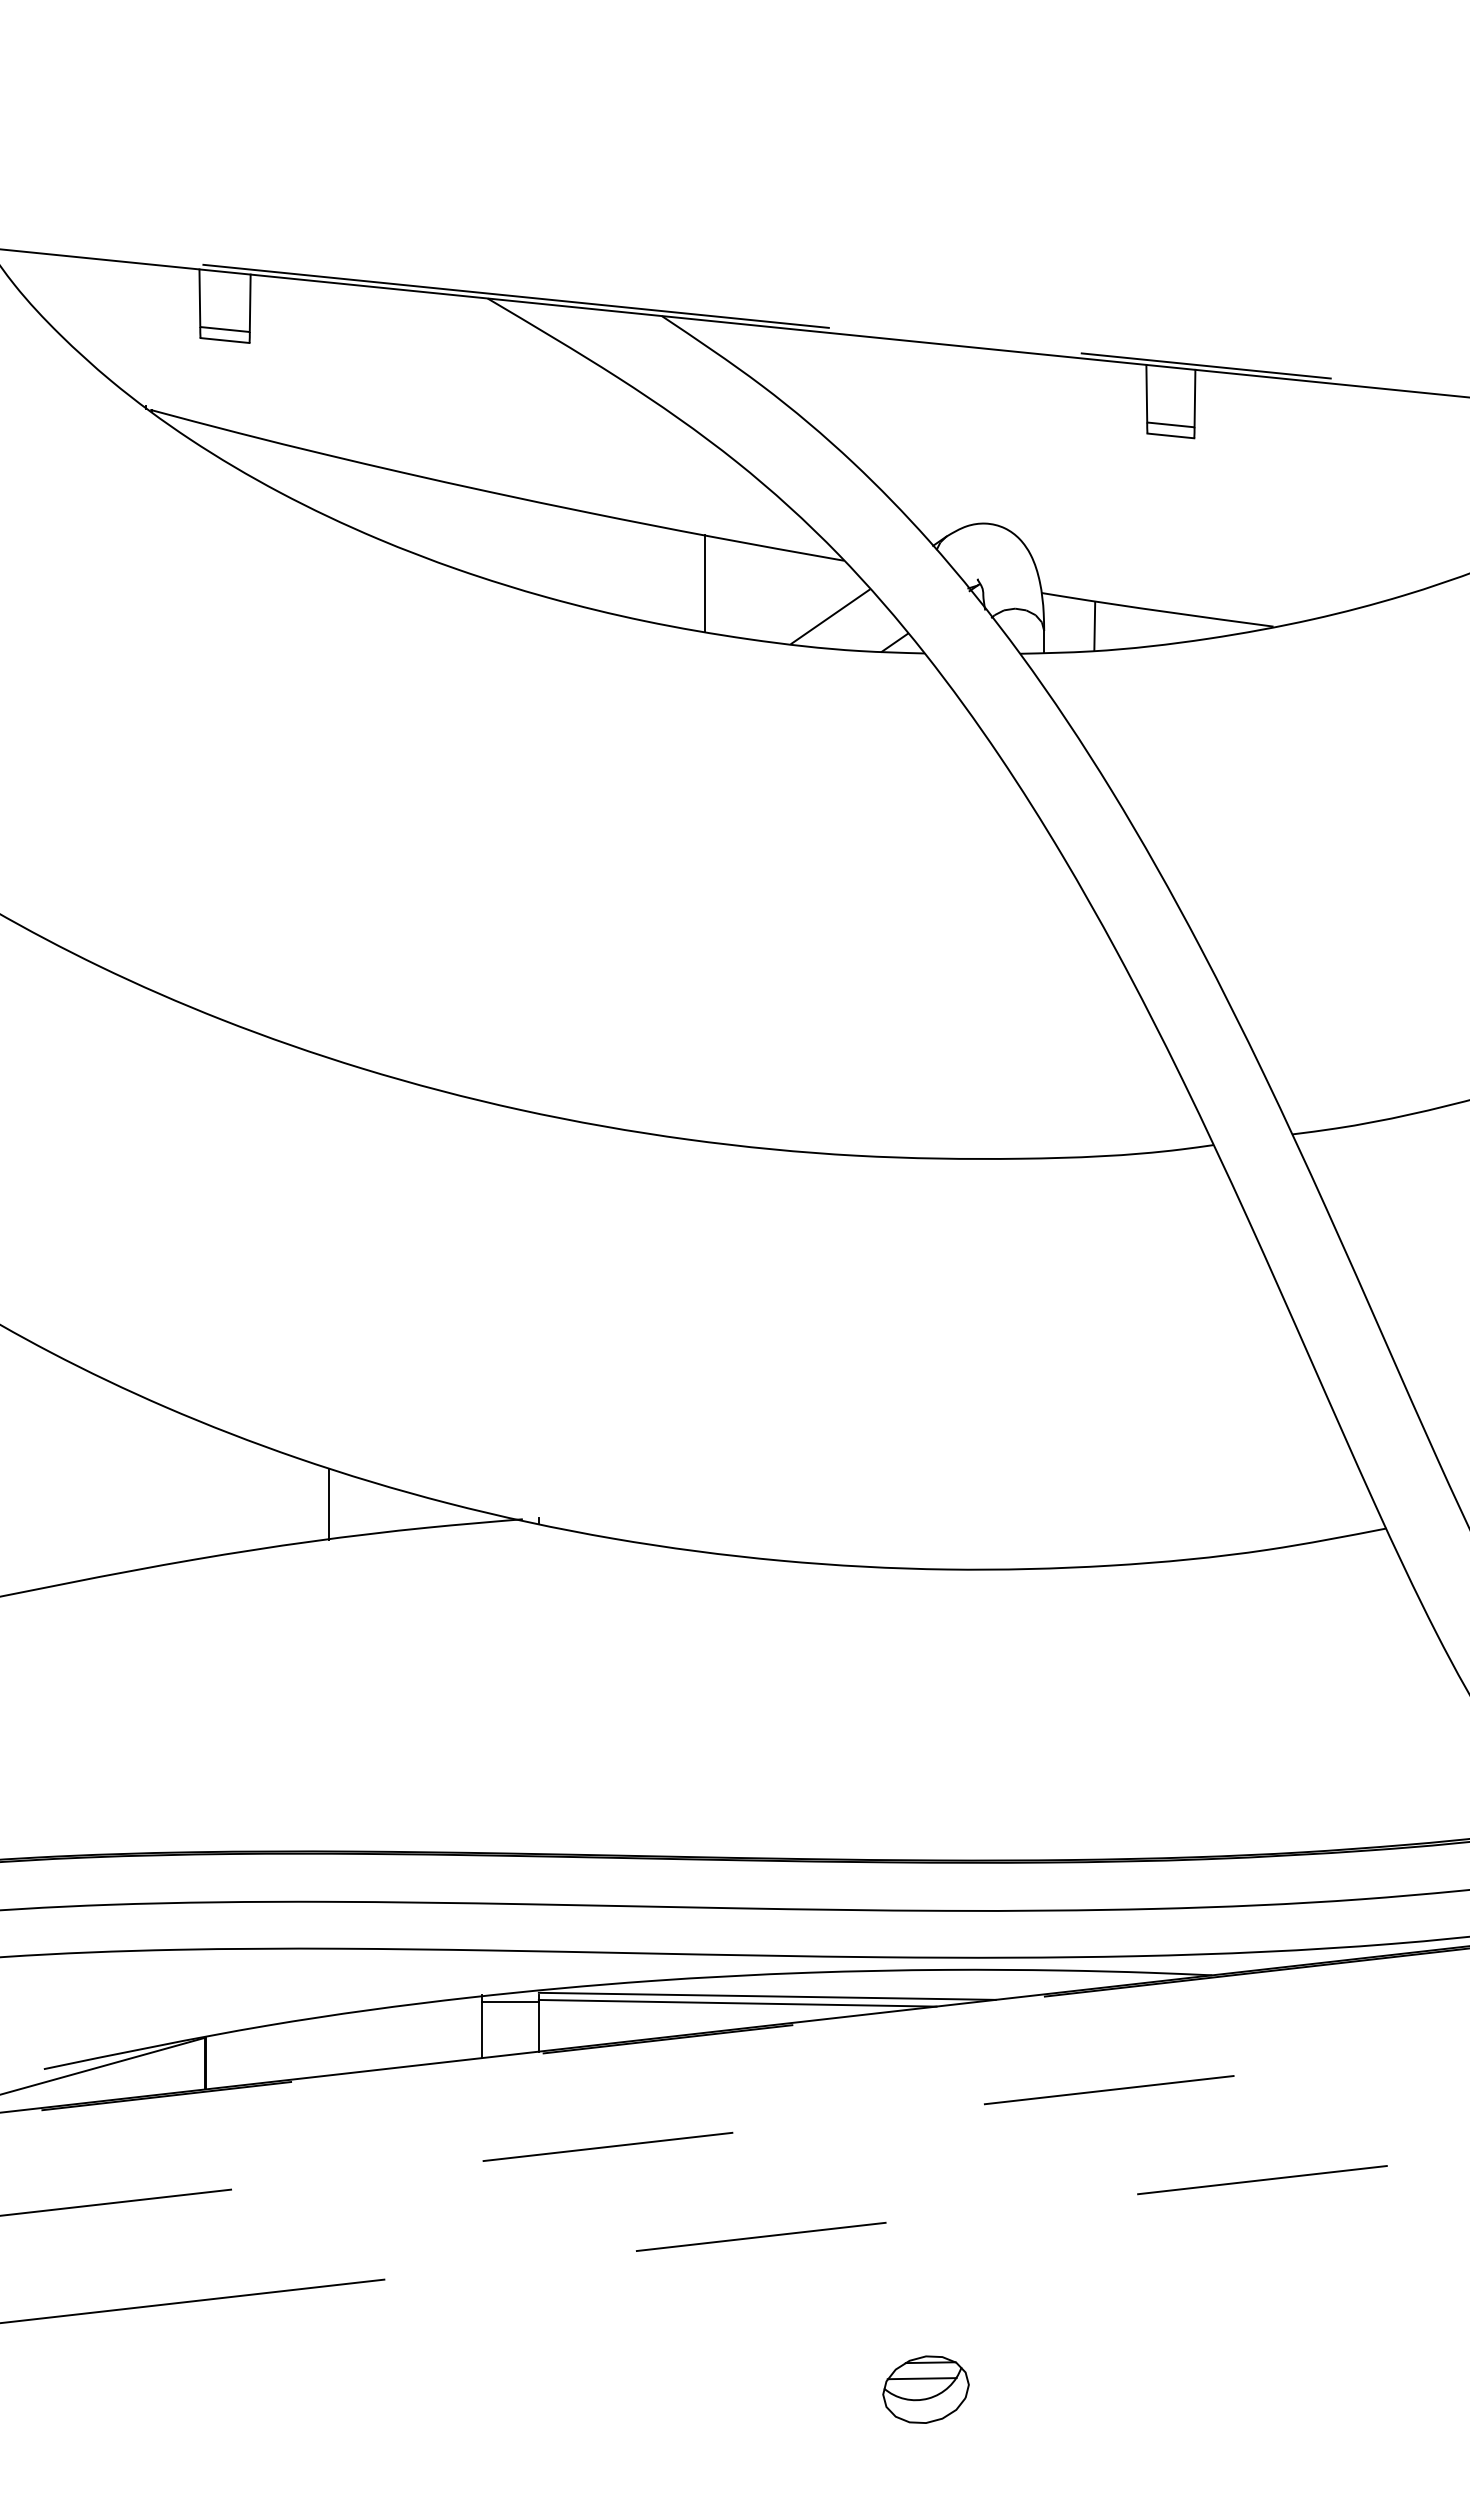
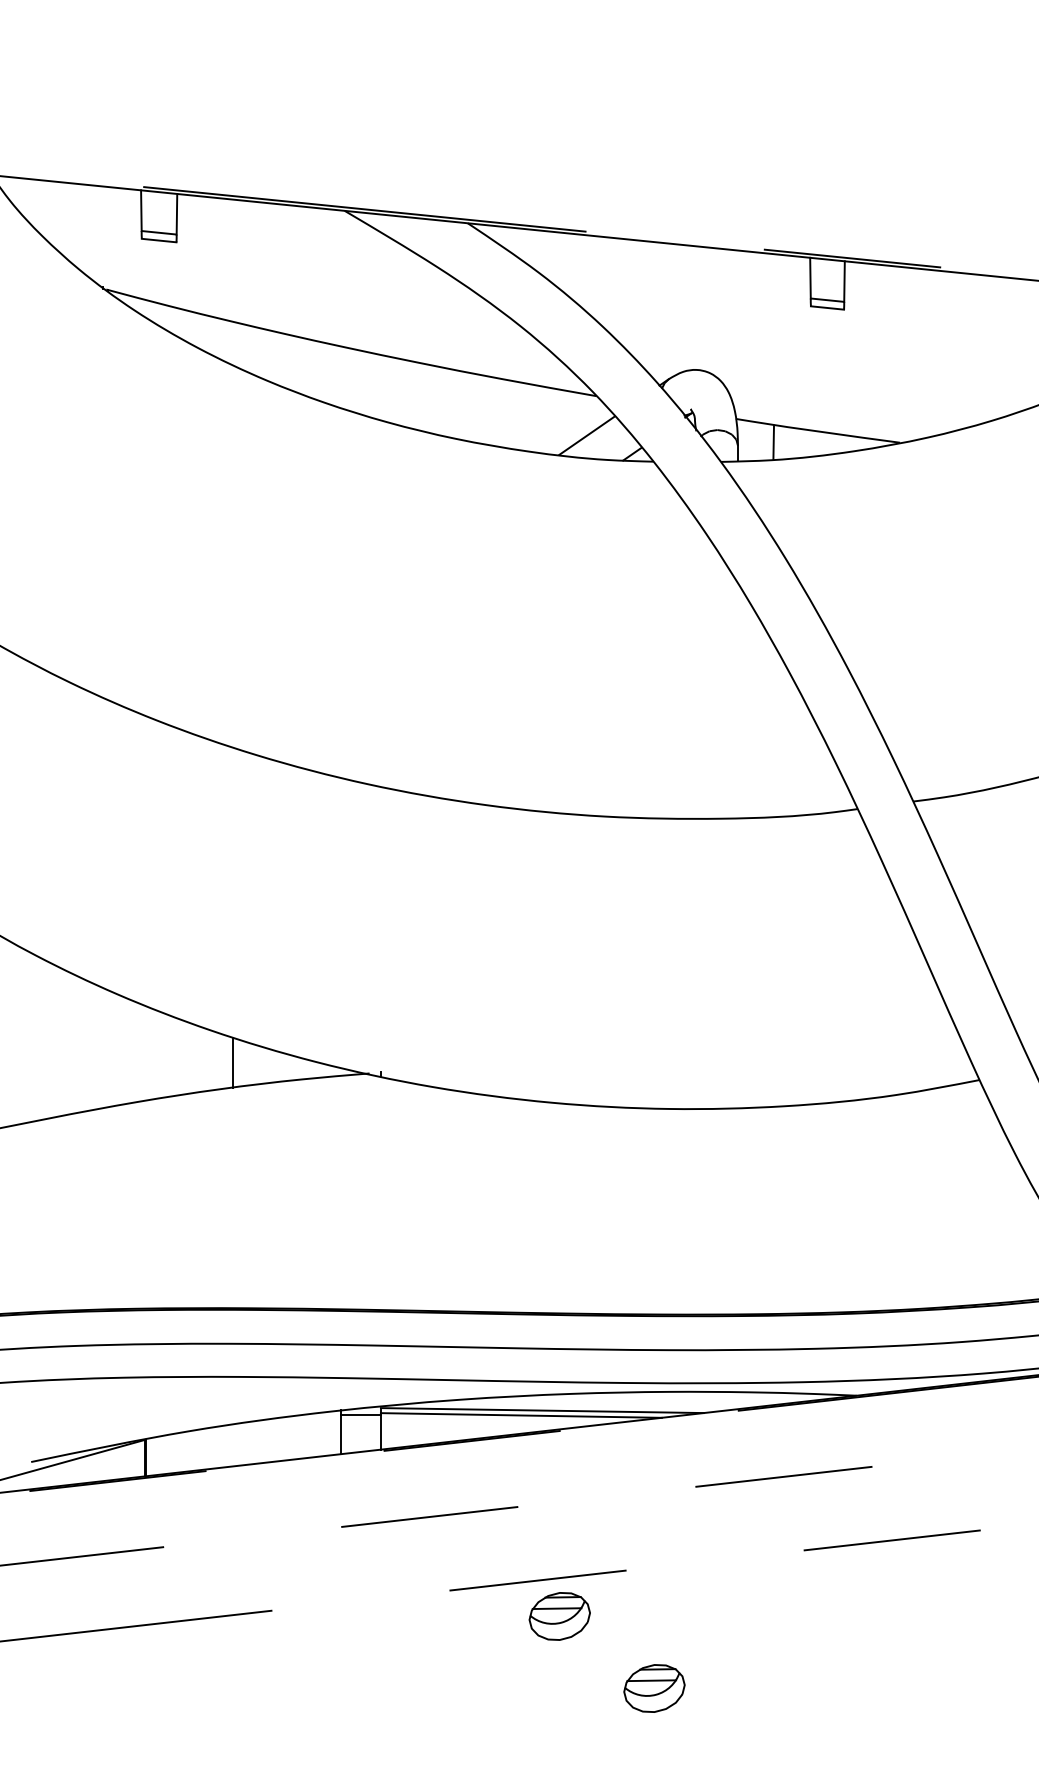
line: (704, 583) -> (497, 412), removed
part: (791, 2287) -> (559, 1616), added

